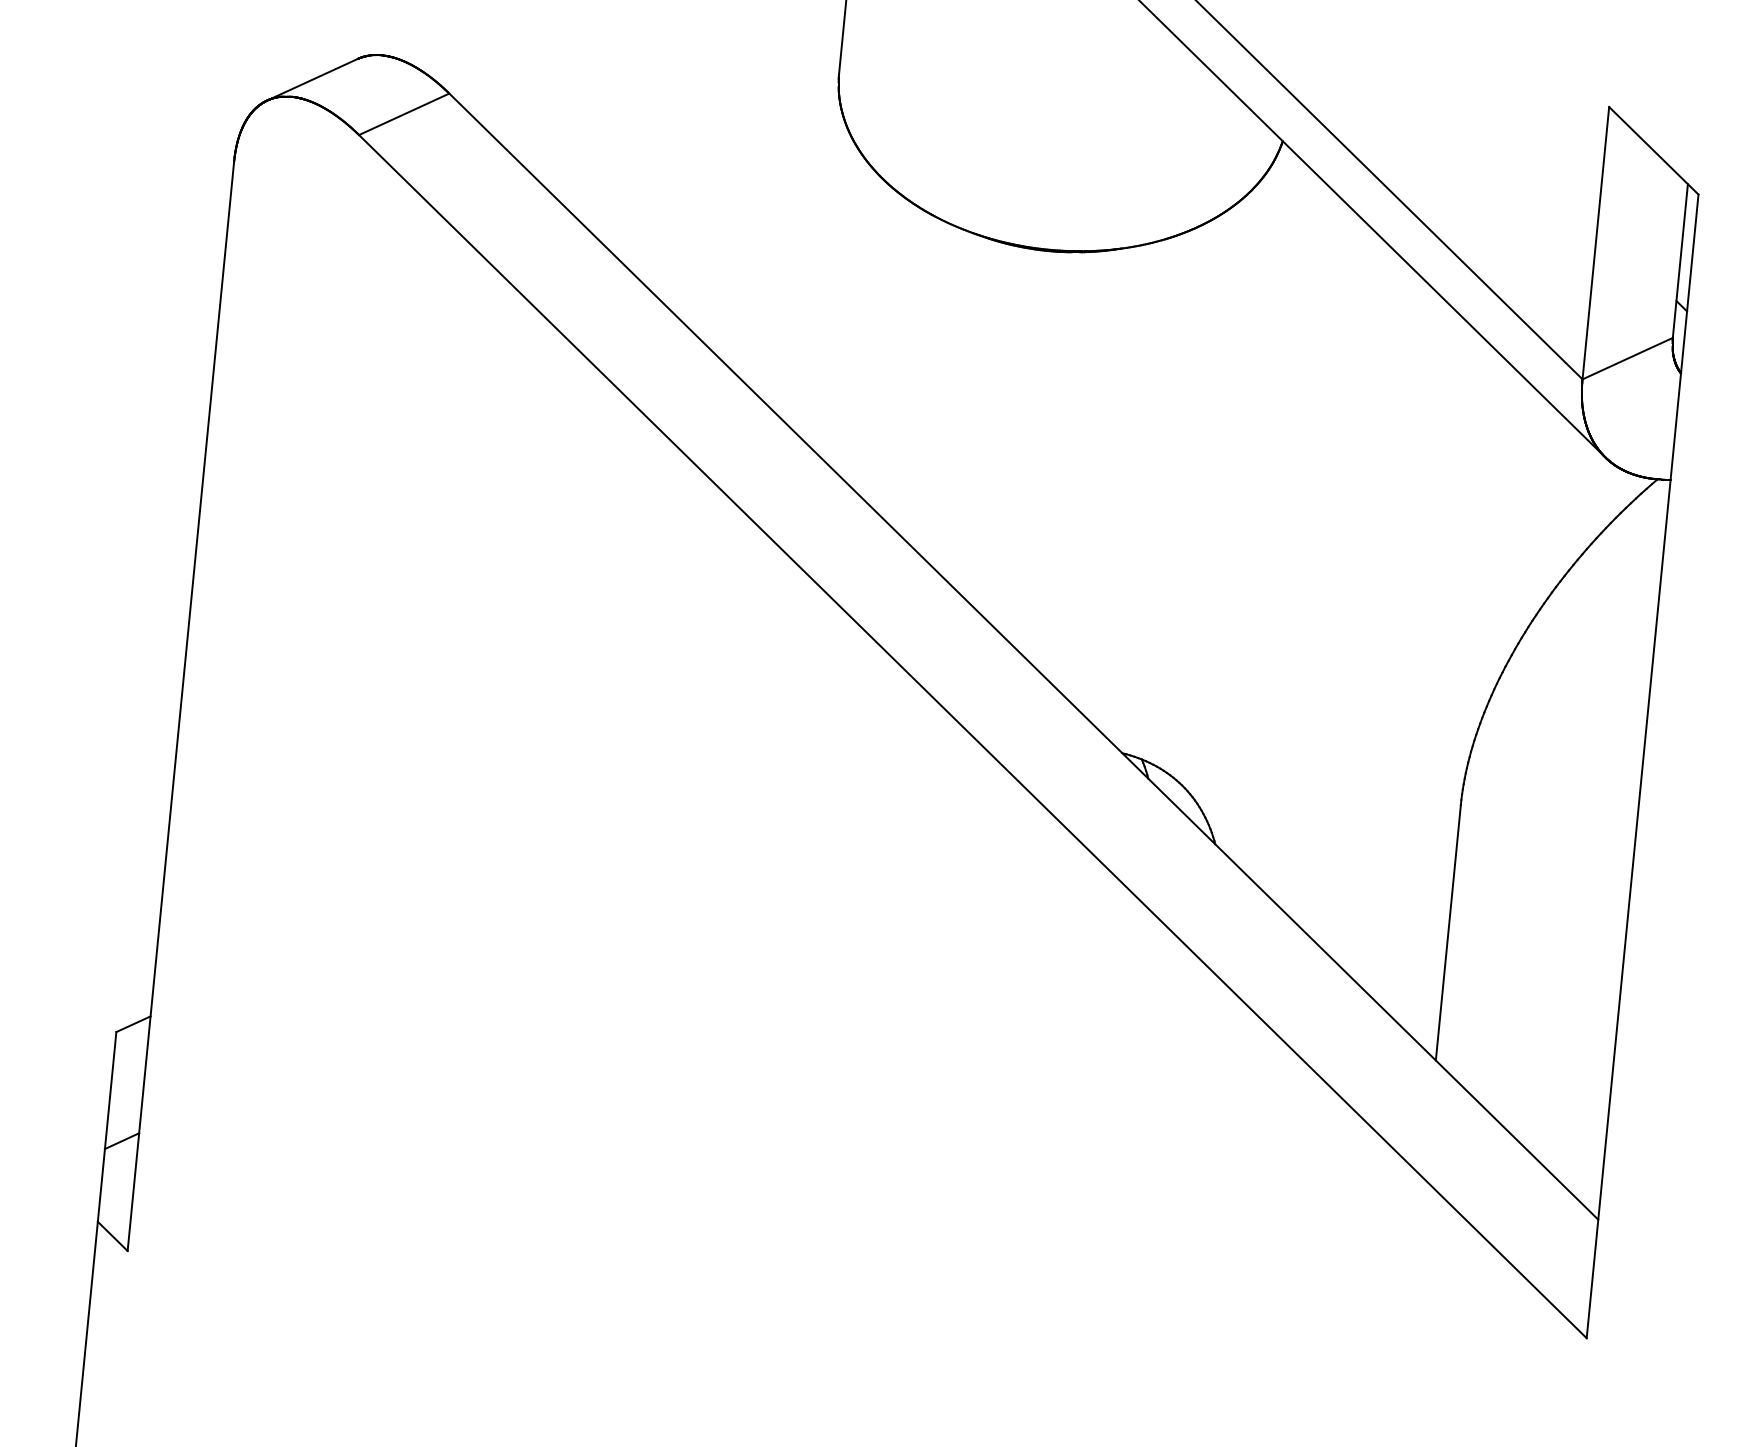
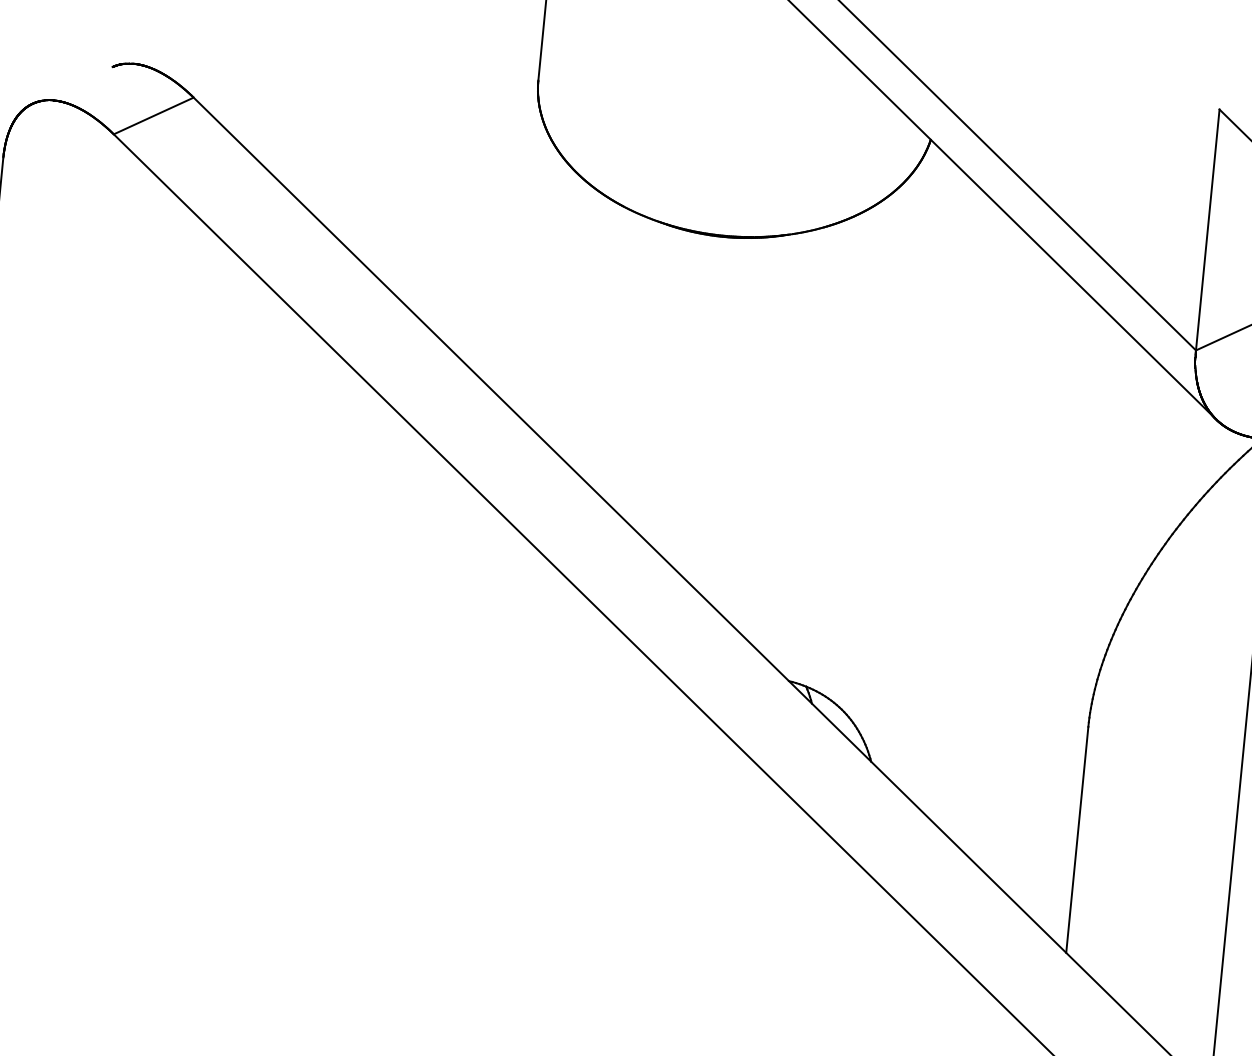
line: (312, 79) -> (72, 85), removed

